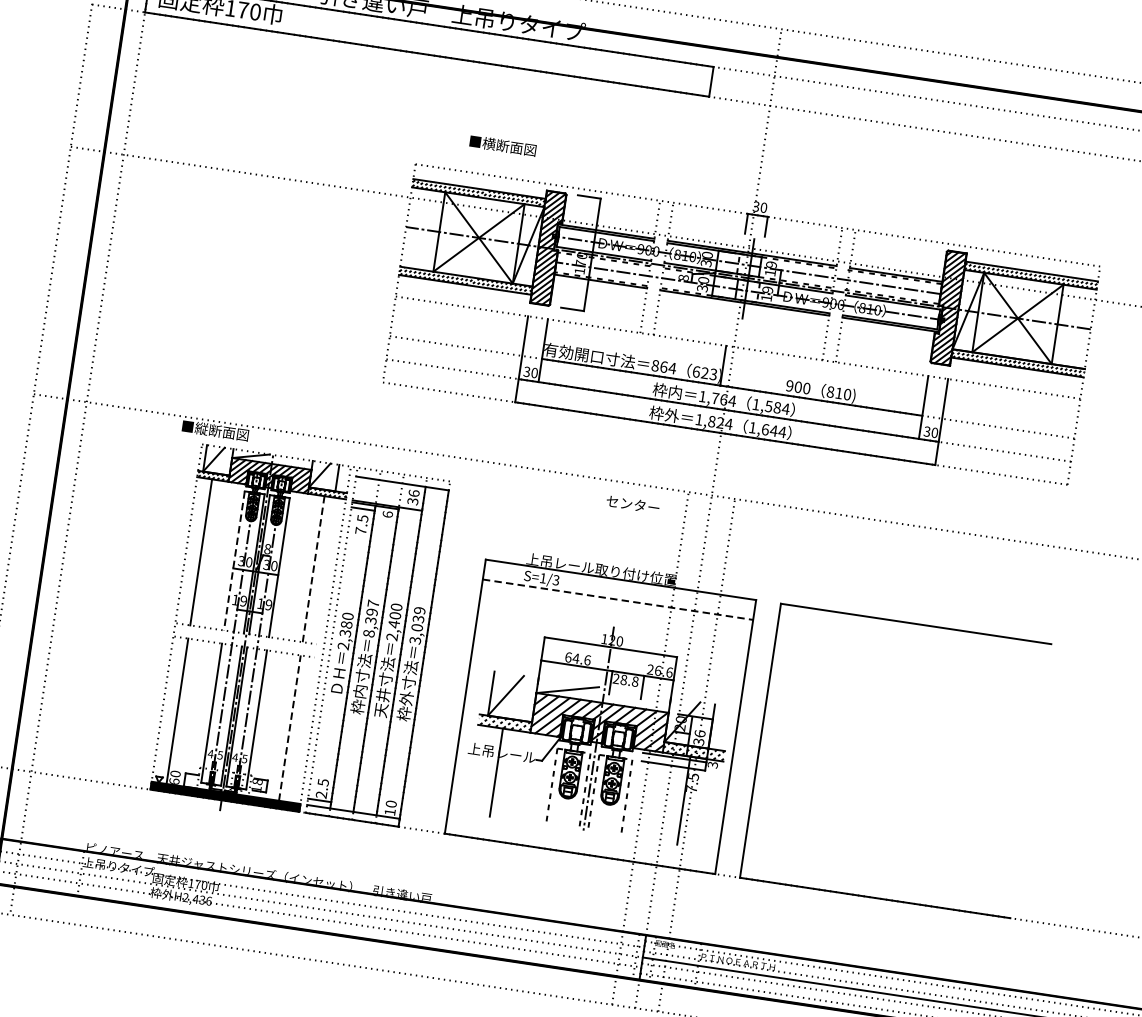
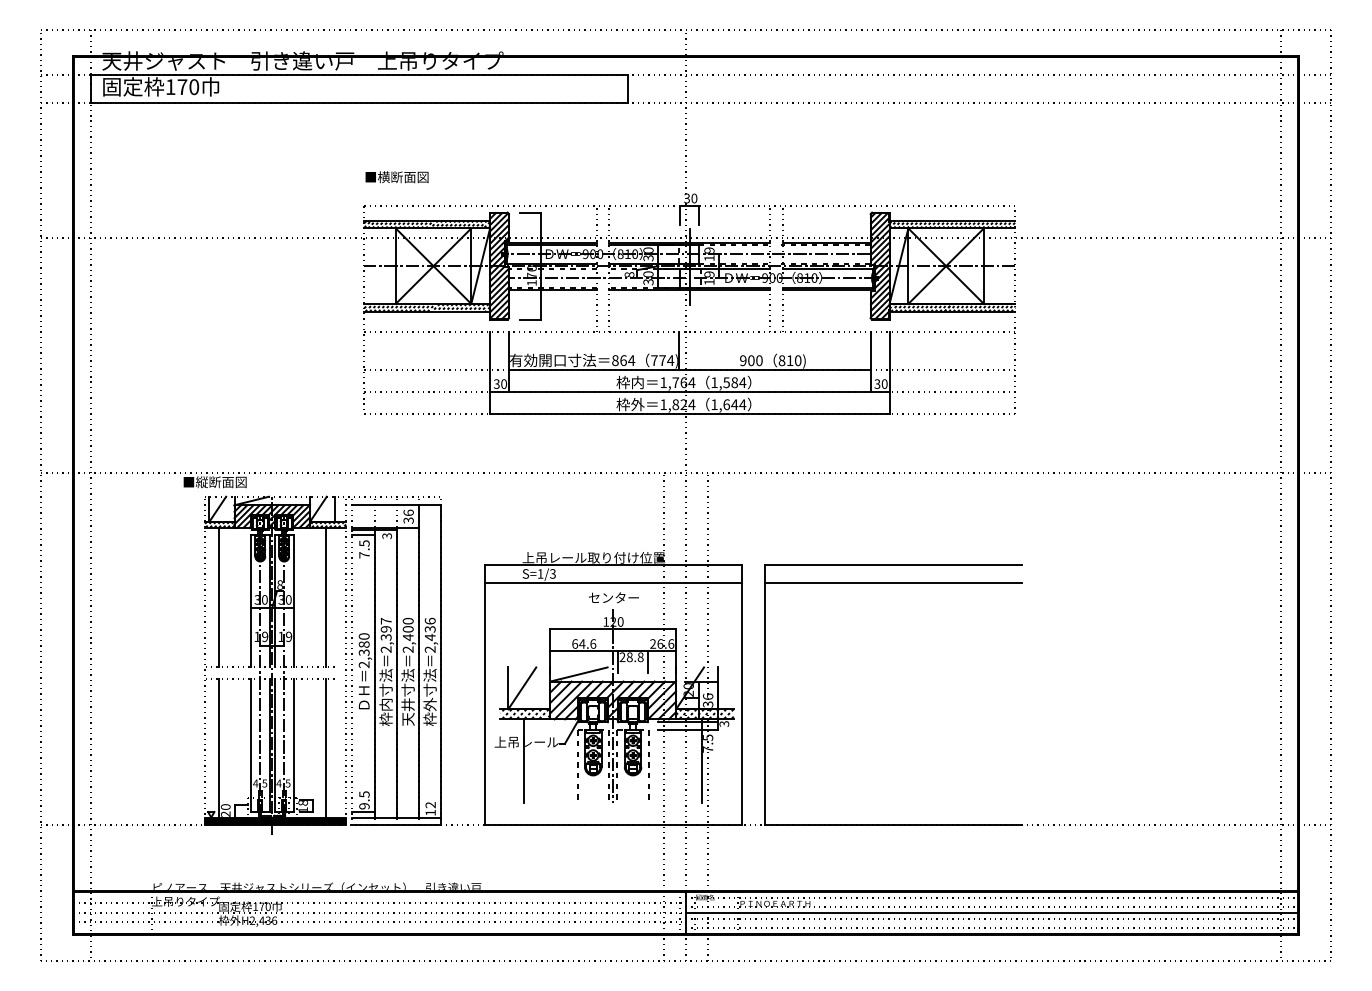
text: (502, 146) -> (396, 177), moved
text: (704, 373) -> (662, 360), 623) -> 774)
text: (632, 504) -> (613, 597), moved
text: (387, 514) -> (386, 536), 6 -> 3
line: (233, 561) -> (250, 601), dashed -> solid
line: (313, 568) -> (325, 596), dashed -> solid
line: (618, 599) -> (613, 583), dashed -> solid
text: (416, 624) -> (429, 634), 3,039 -> 2,436
text: (368, 633) -> (385, 649), 8,397 -> 2,397
line: (912, 643) -> (893, 583), added
line: (289, 727) -> (325, 747), dashed -> solid
text: (174, 780) -> (225, 813), 60 -> 20
text: (321, 795) -> (364, 806), 2.5 -> 9.5
text: (391, 804) -> (430, 805), 10 -> 12

